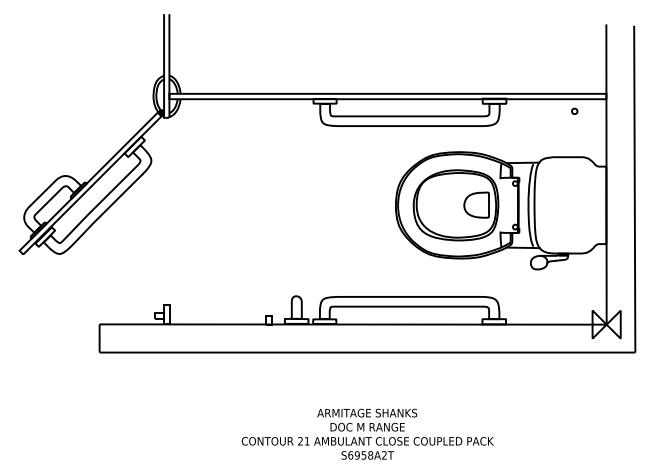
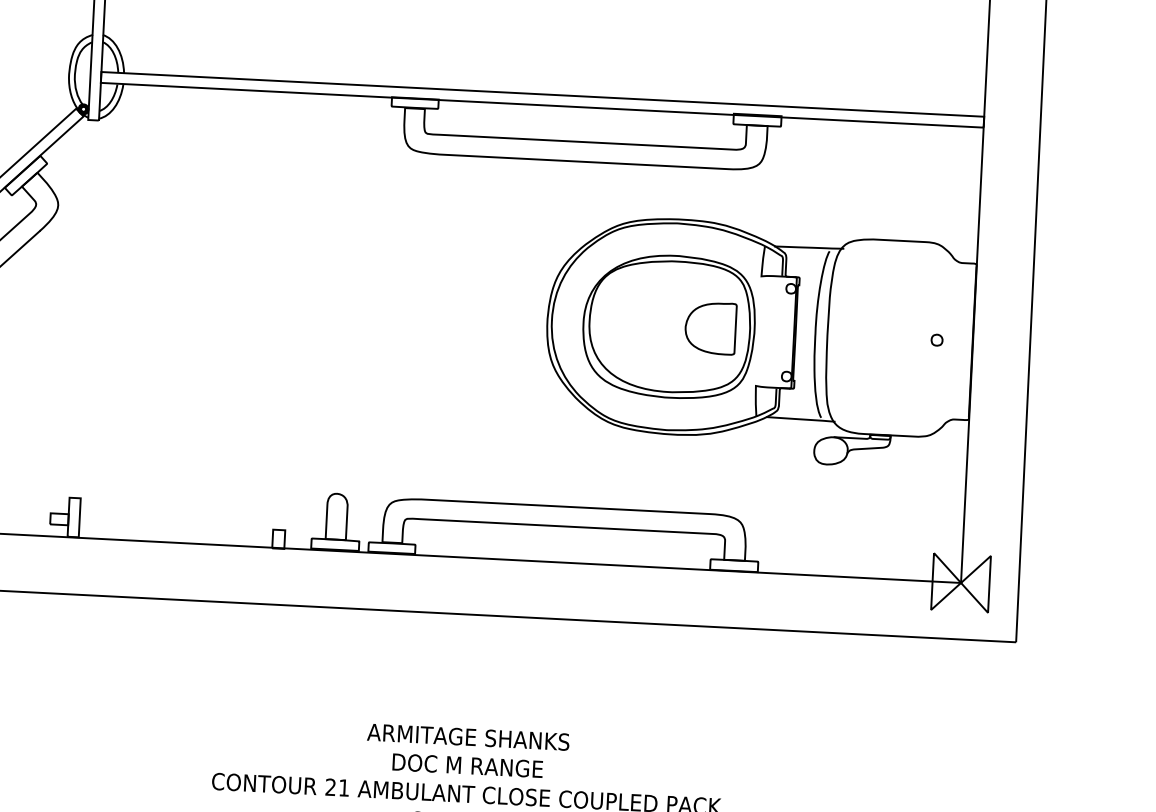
part: (574, 110) -> (936, 338), moved

